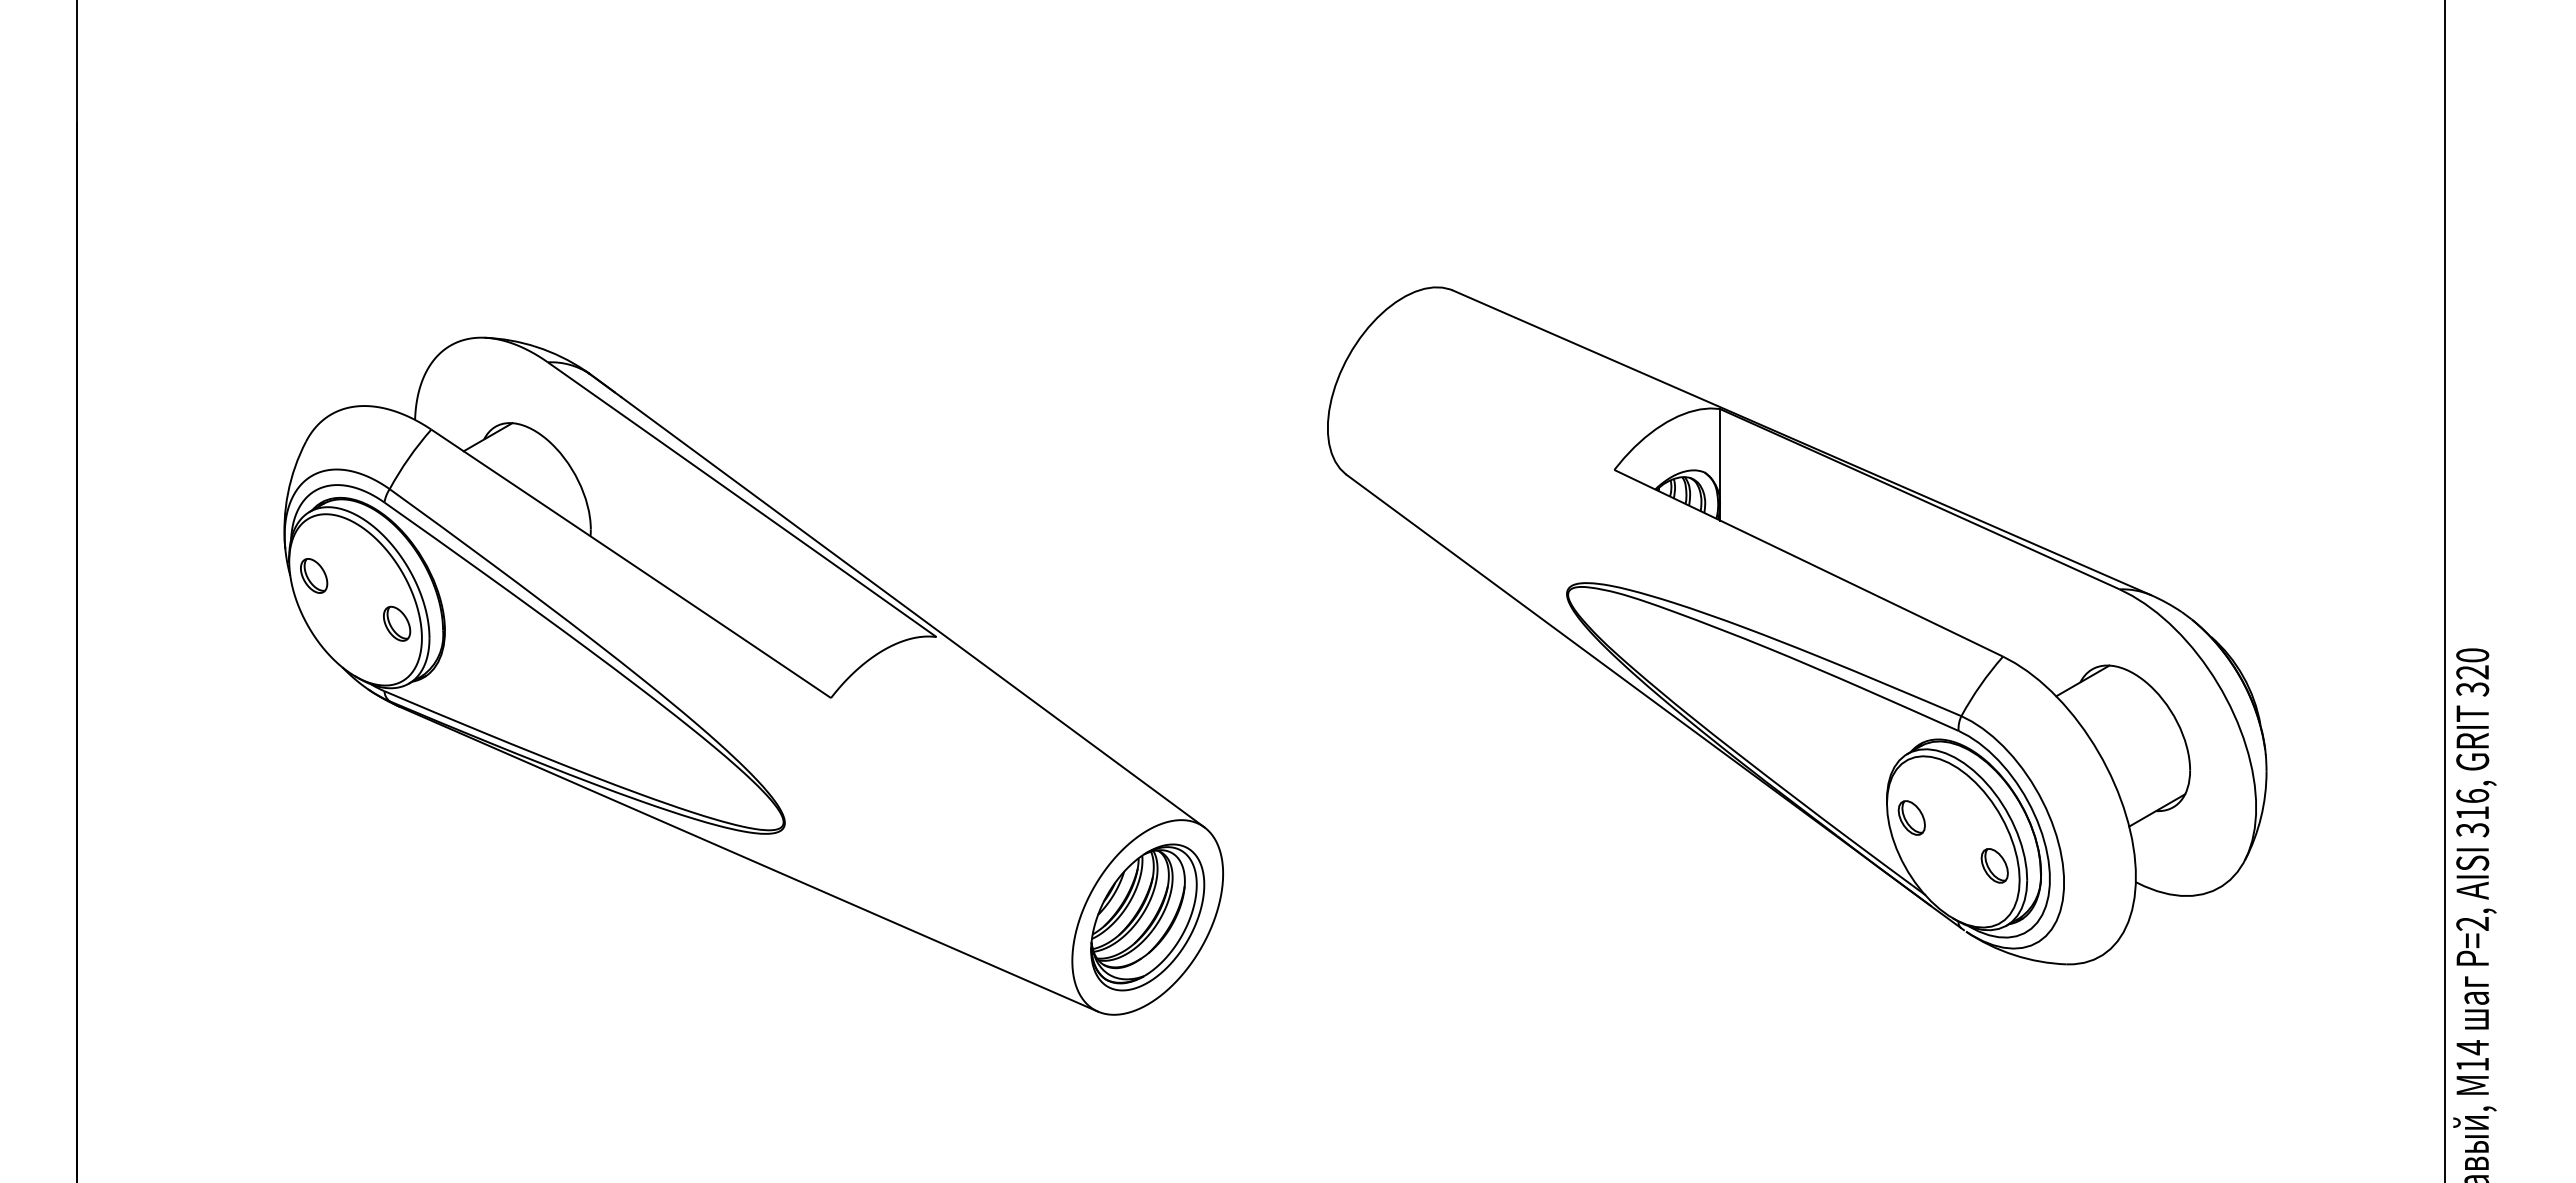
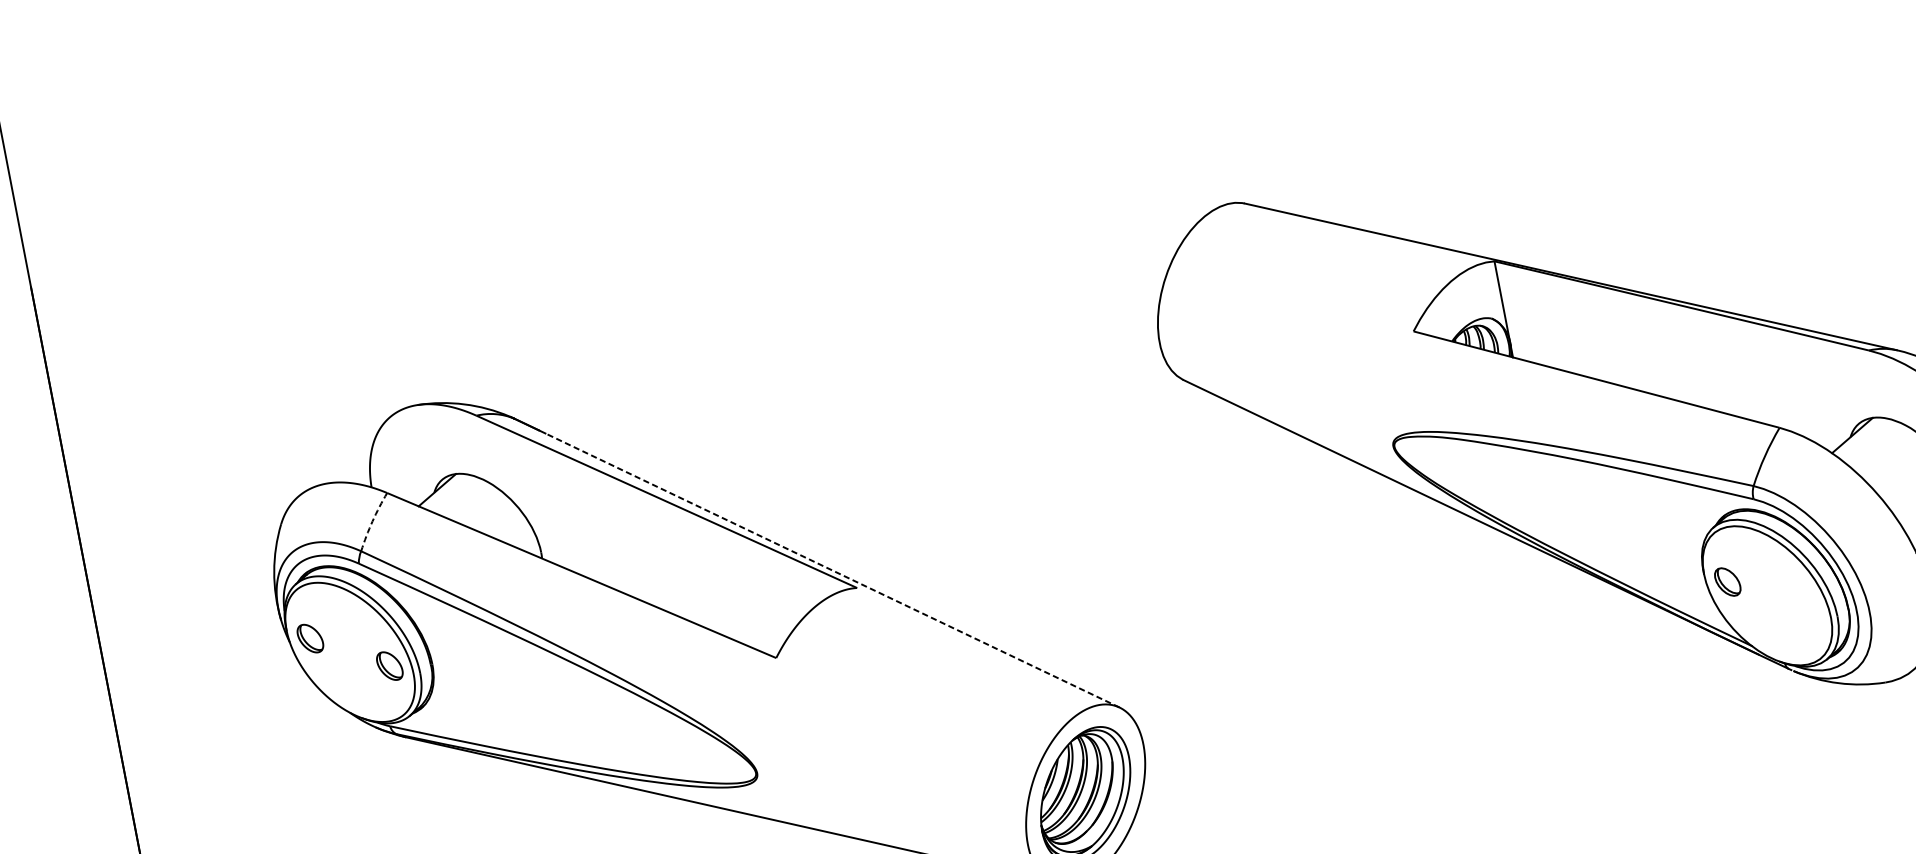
arc: (408, 458) -> (372, 521), solid -> dashed
line: (912, 611) -> (832, 569), solid -> dashed
part: (1994, 865) -> (1806, 609), removed

